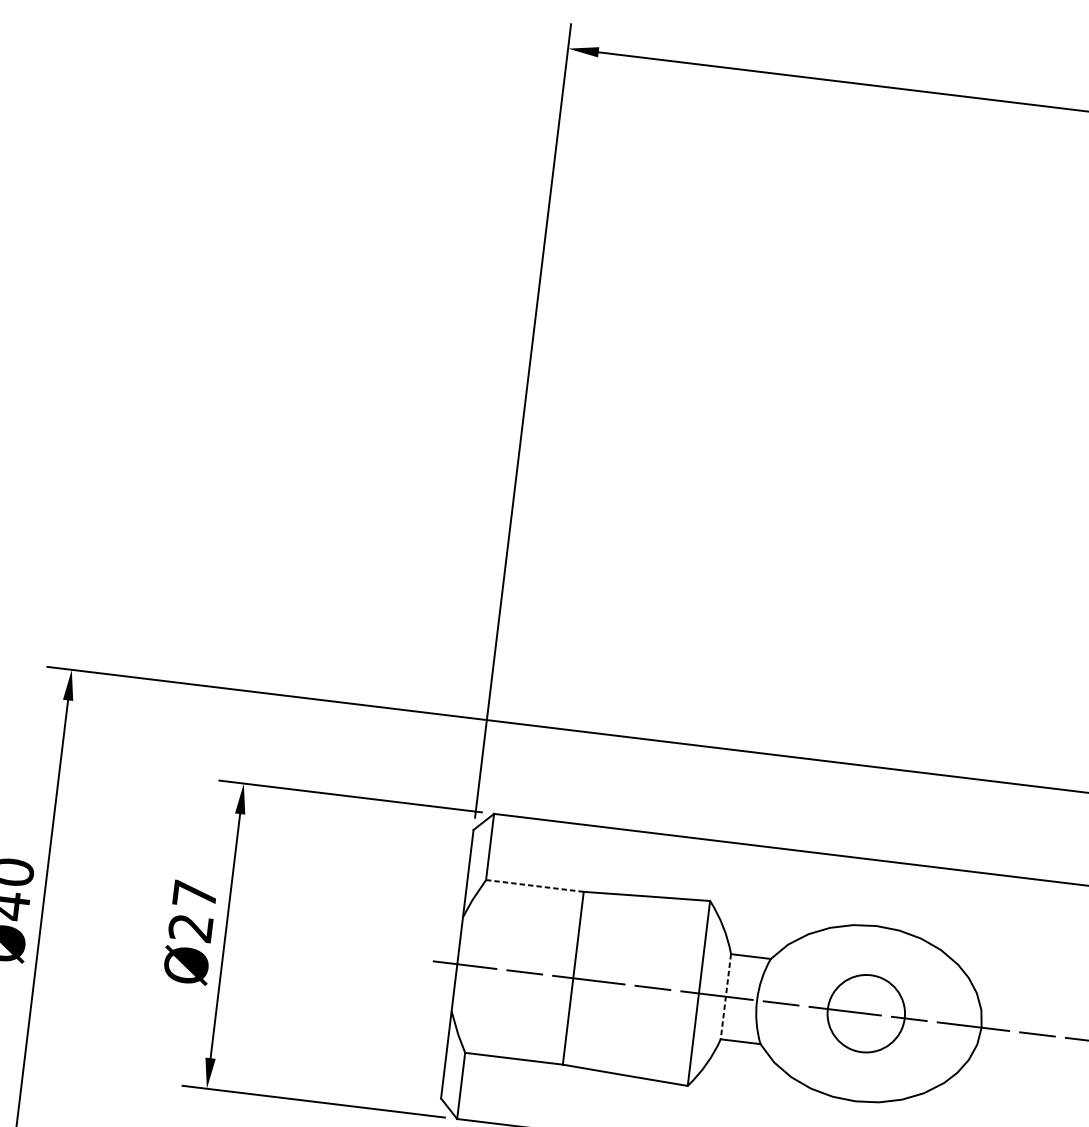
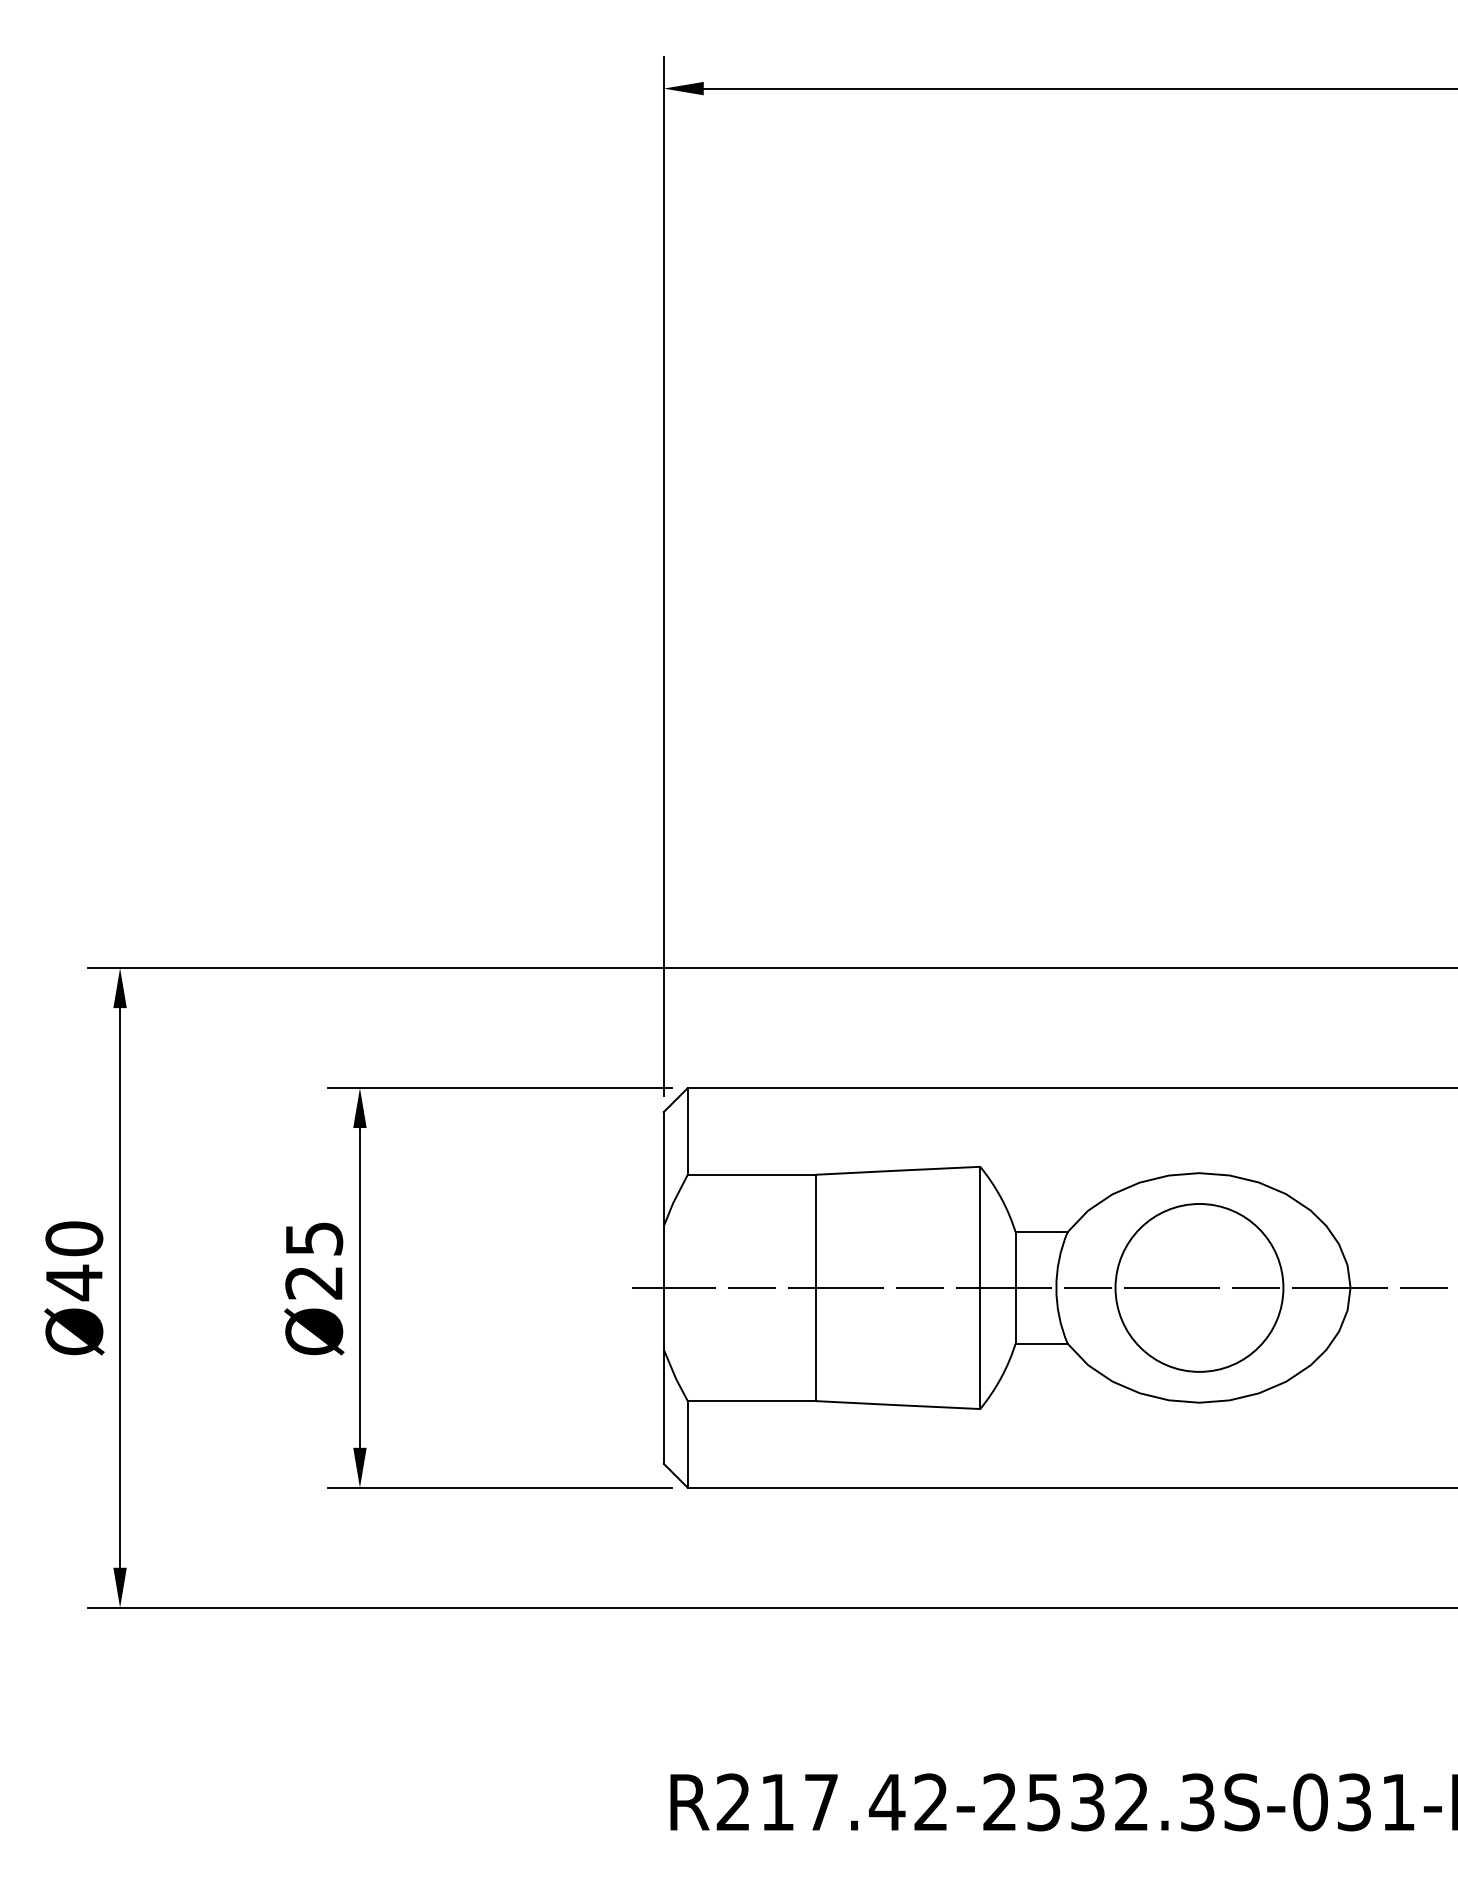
line: (534, 885) -> (751, 1174), dashed -> solid
text: (195, 894) -> (314, 1238), Ø27 -> Ø25
line: (725, 996) -> (1015, 1287), dashed -> solid
circle: (866, 1013) -> (1199, 1287), size x1.67

